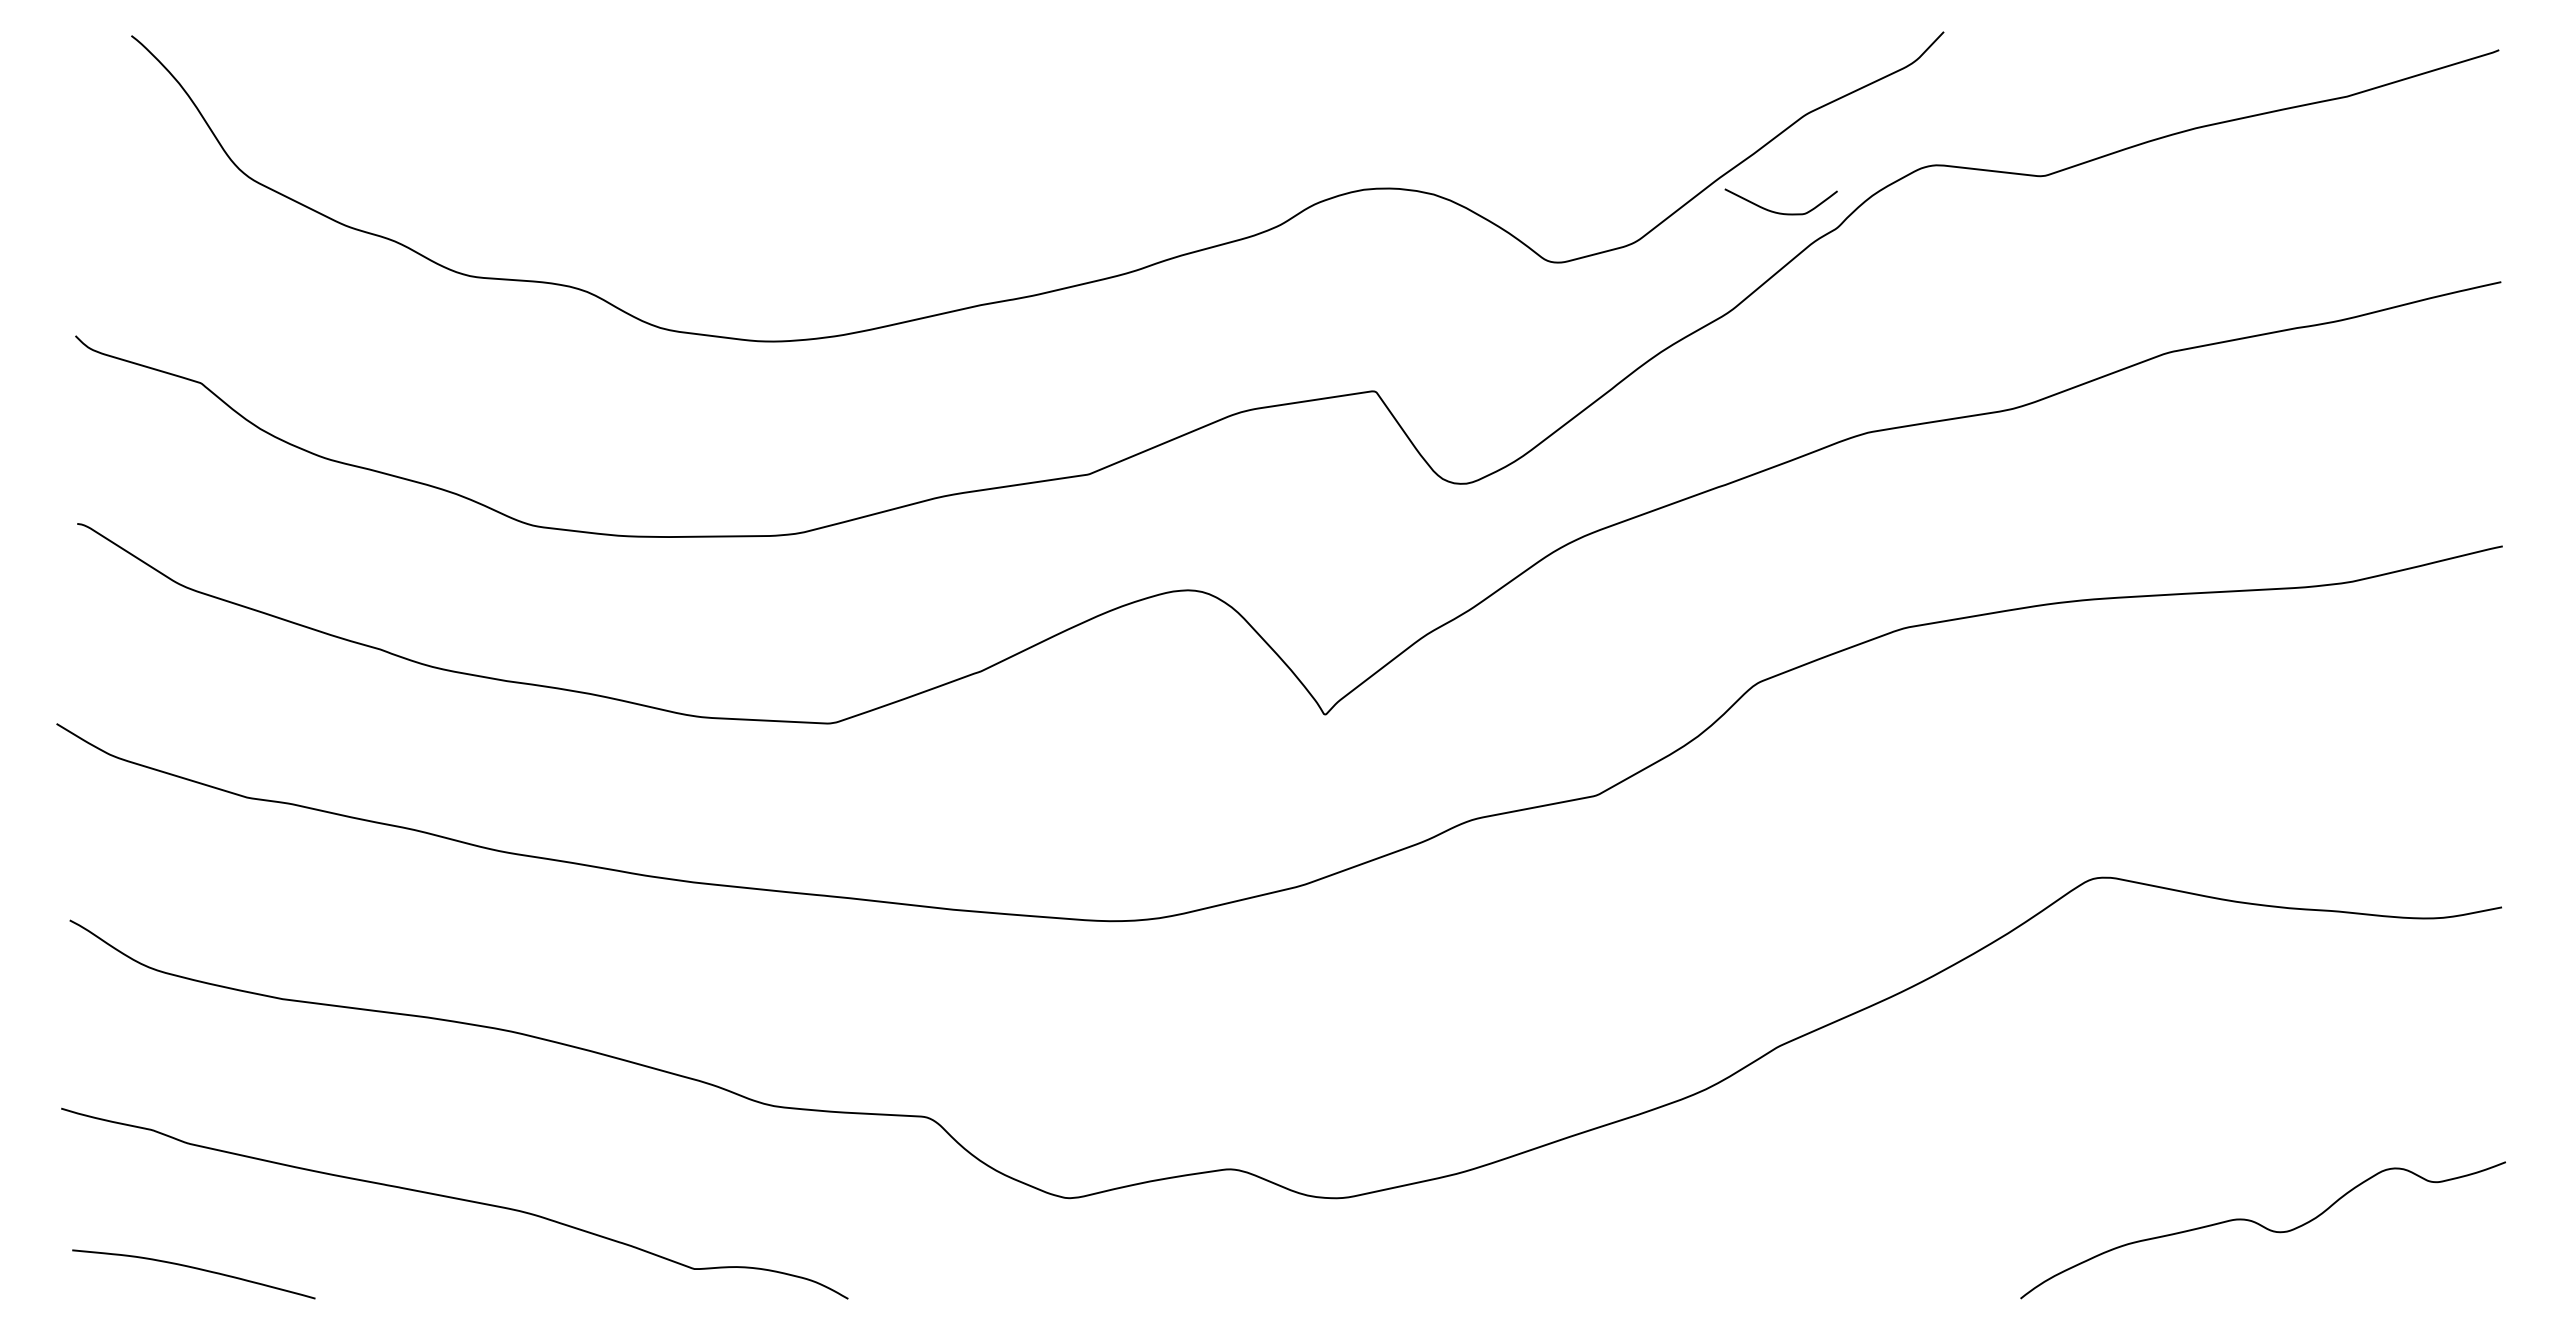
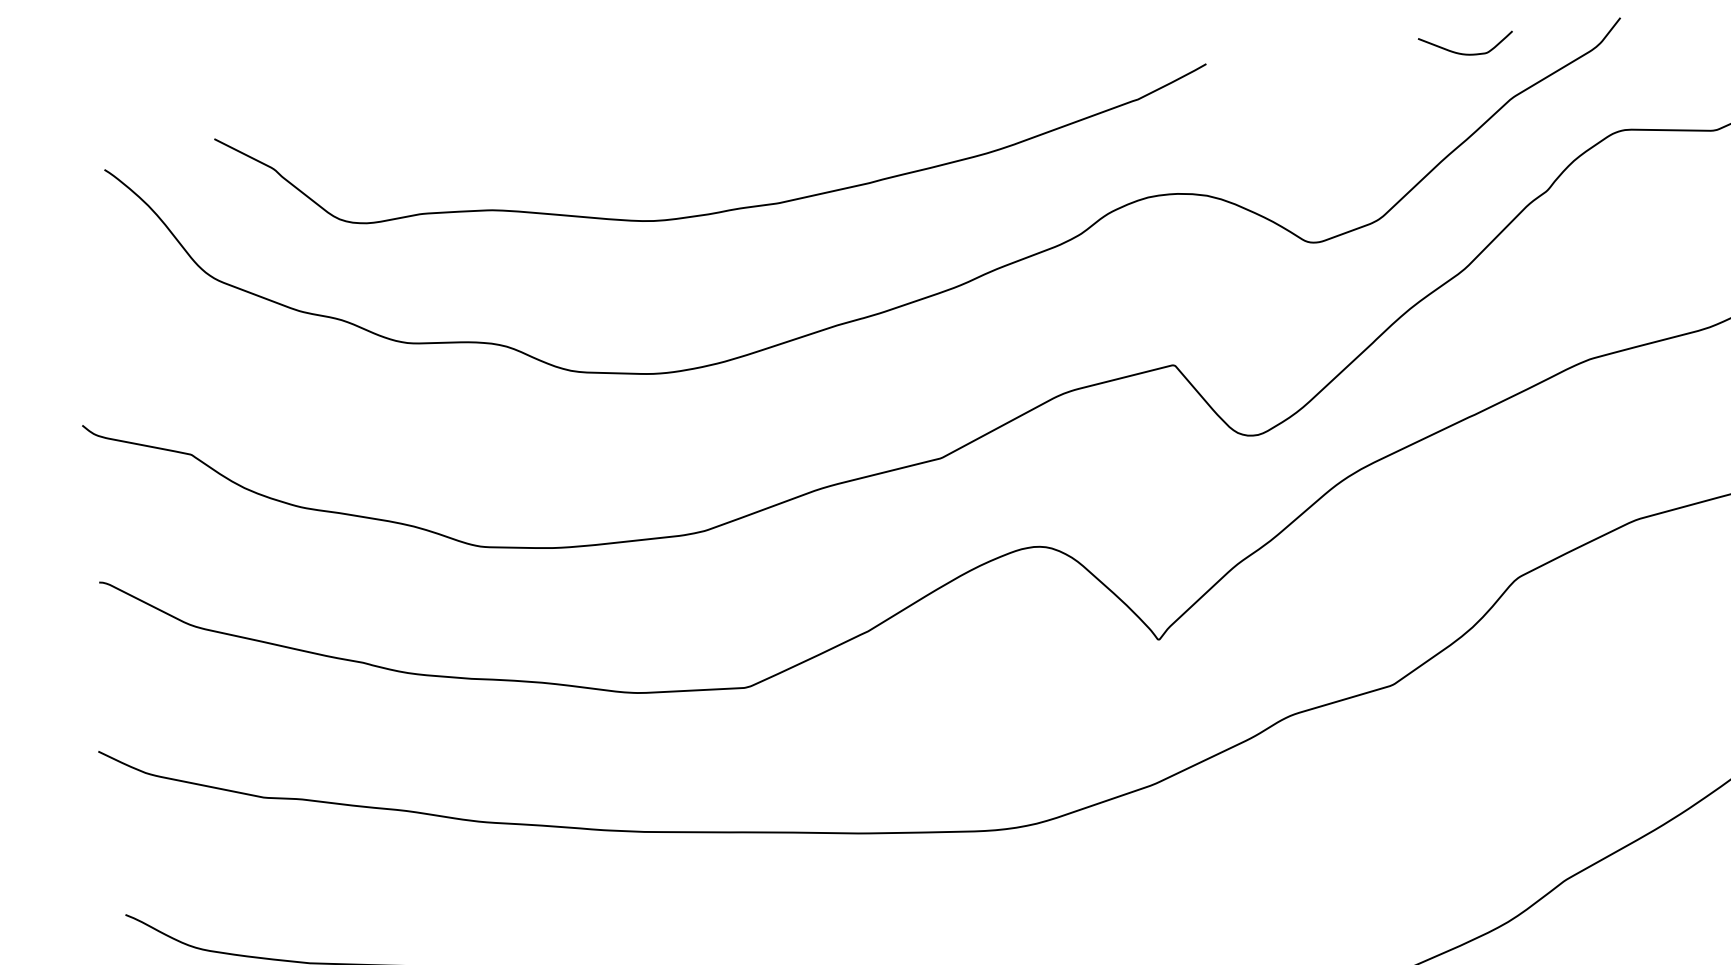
curve: (862, 155) -> (725, 209), added
curve: (1776, 211) -> (1463, 53), moved

